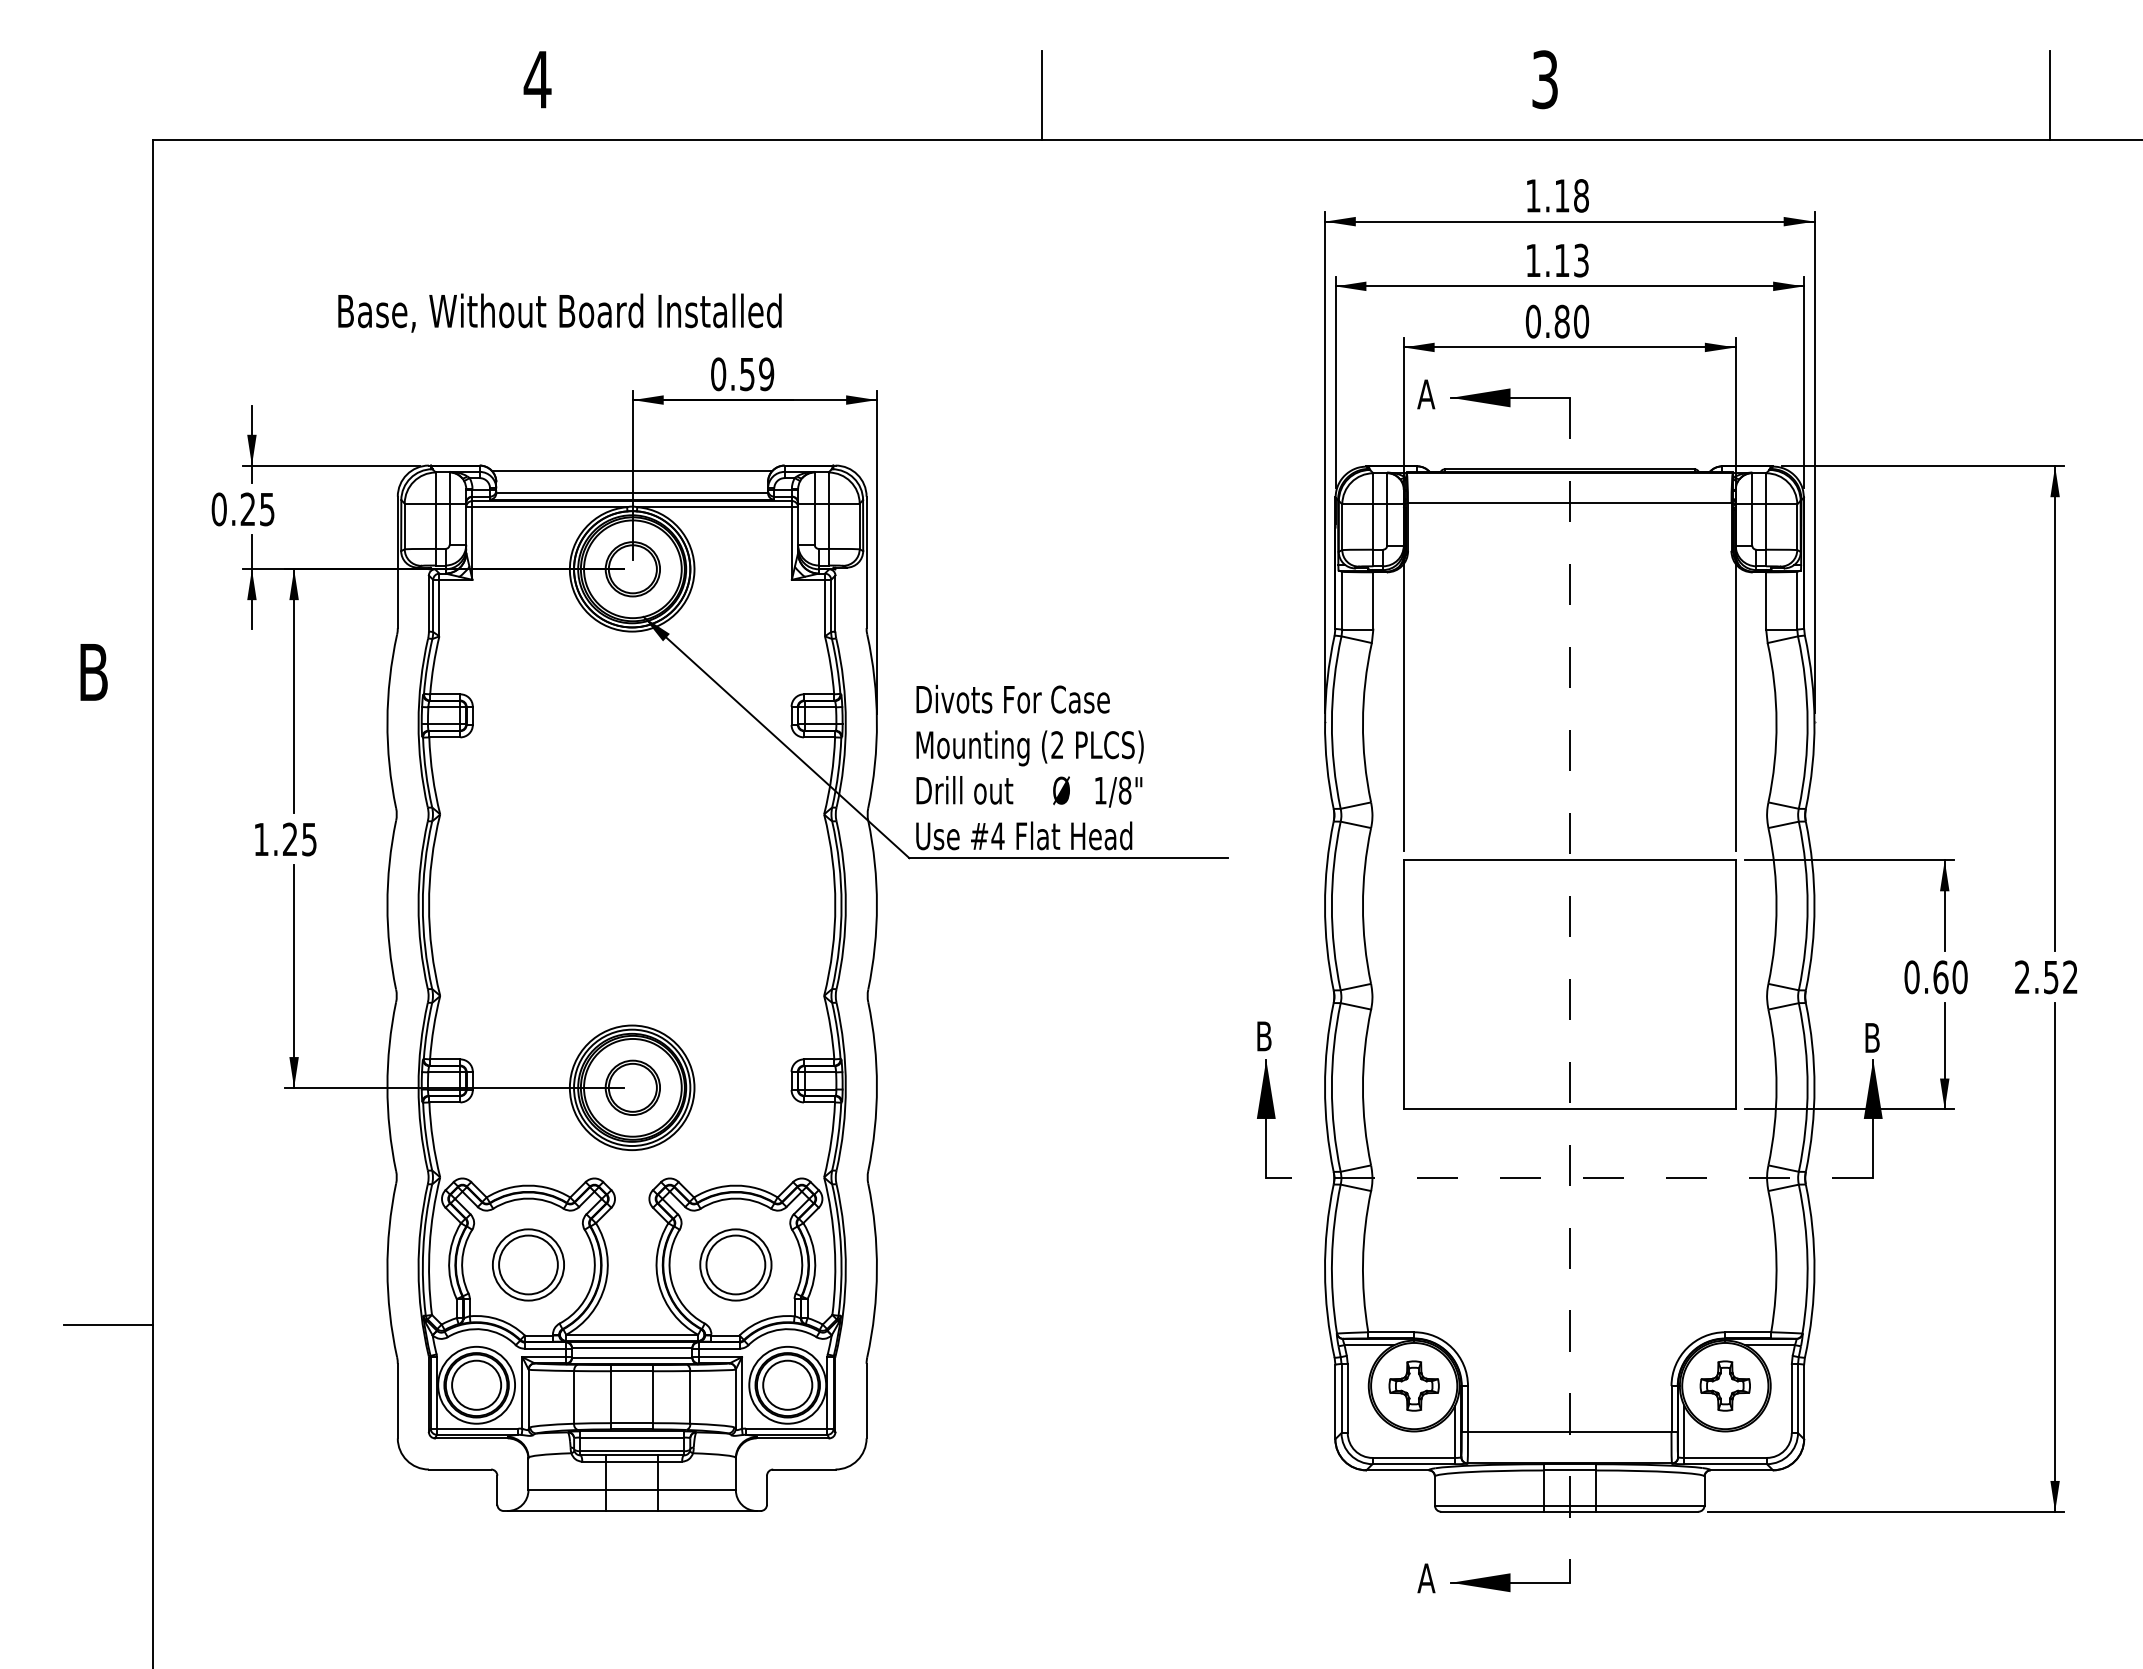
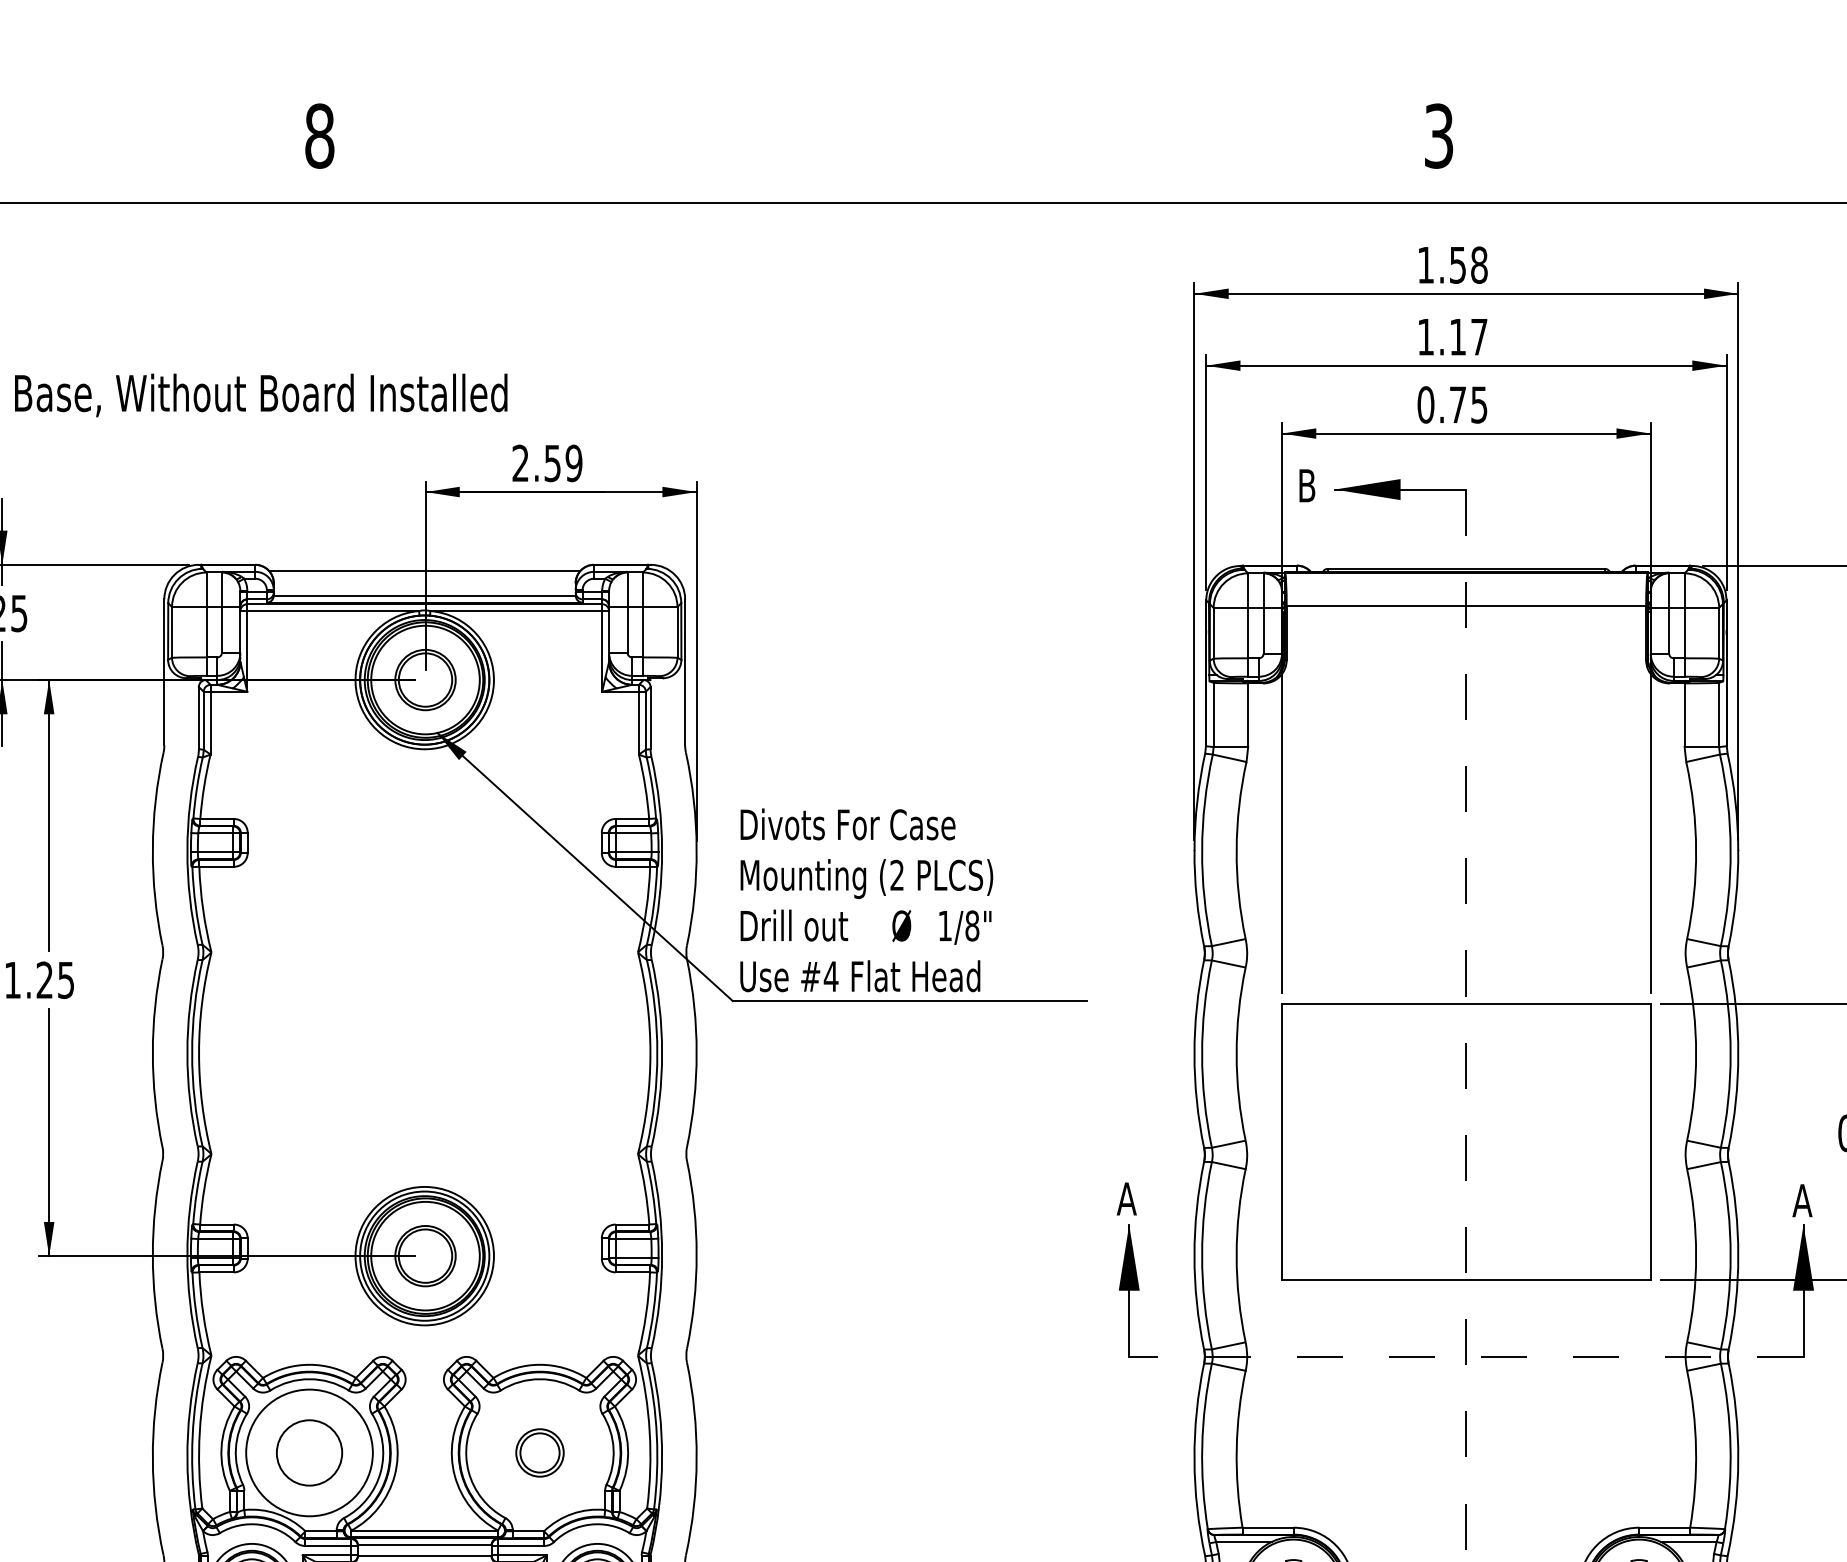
text: (537, 79) -> (319, 135), 4 -> 8
line: (1042, 94) -> (880, 152), removed
text: (1562, 195) -> (1458, 264), 1.18 -> 1.58
text: (1581, 260) -> (1479, 336), 1.13 -> 1.17
text: (559, 312) -> (260, 394), moved
text: (1571, 321) -> (1468, 404), 0.80 -> 0.75
text: (718, 374) -> (520, 463), 0.59 -> 2.59
text: (1426, 394) -> (1307, 485), A -> B
text: (1263, 1036) -> (1126, 1199), B -> A
text: (1872, 1037) -> (1802, 1200), B -> A
circle: (528, 1264) -> (309, 1452), size x1.6
part: (735, 1264) -> (539, 1452), size x0.6

